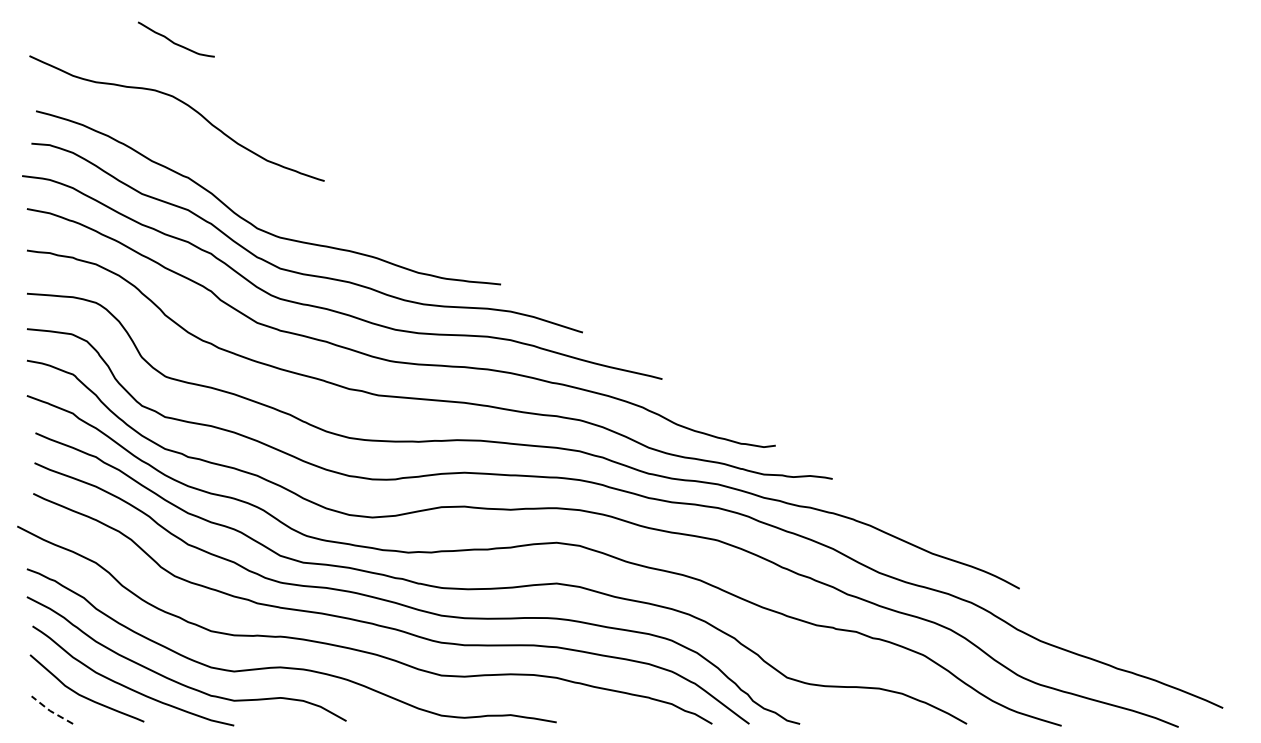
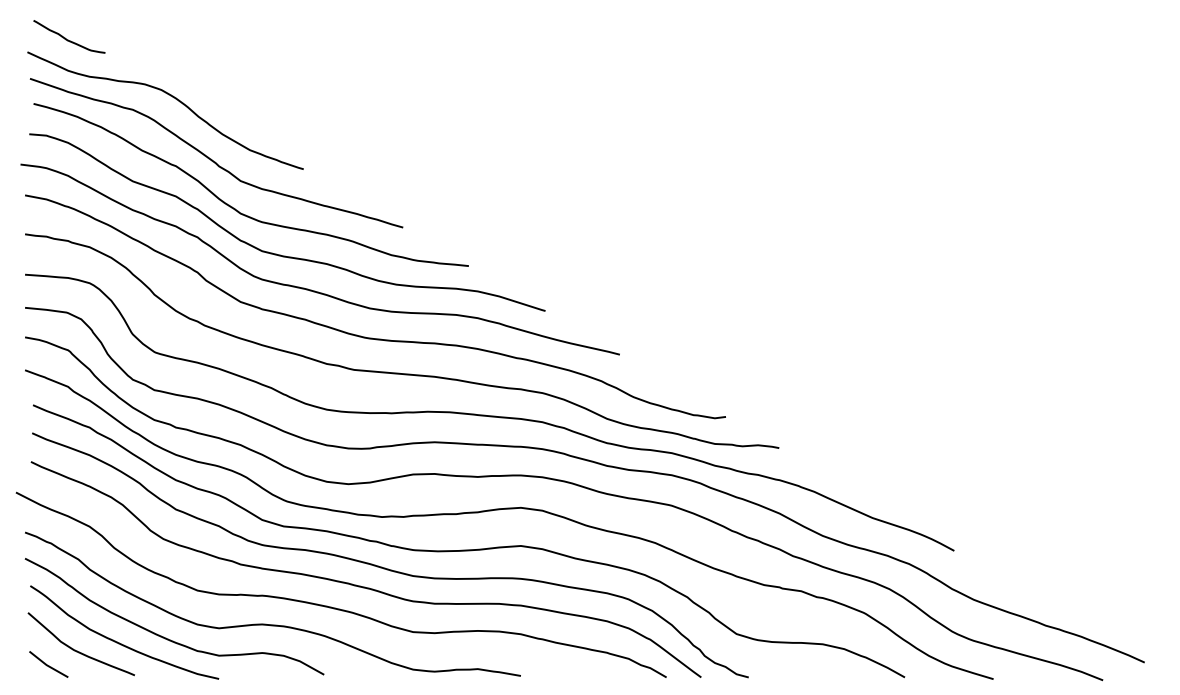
curve: (175, 42) -> (68, 39), moved
curve: (225, 169) -> (210, 158), added
line: (50, 711) -> (47, 665), dashed -> solid

